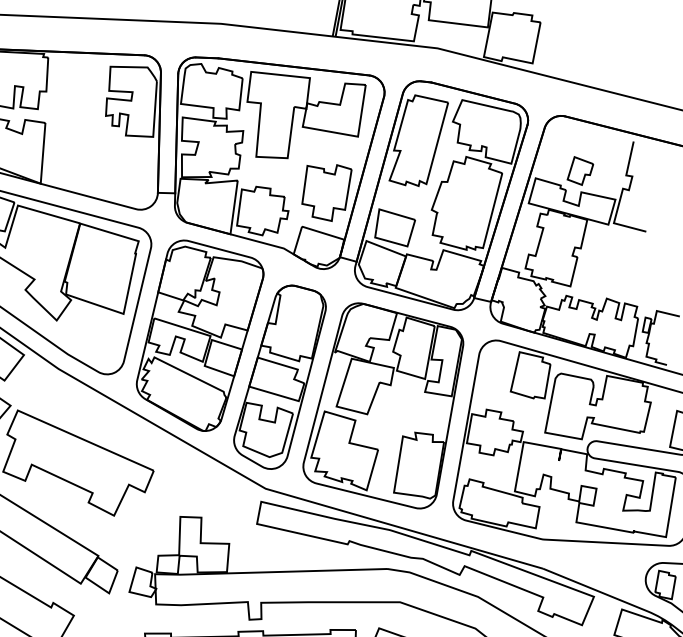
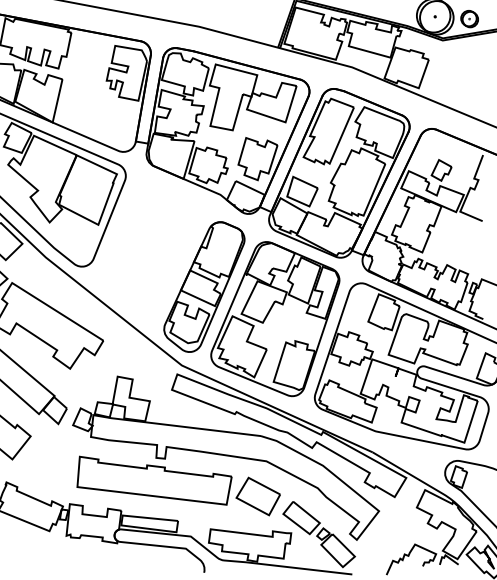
part: (200, 334) -> (151, 247), removed

